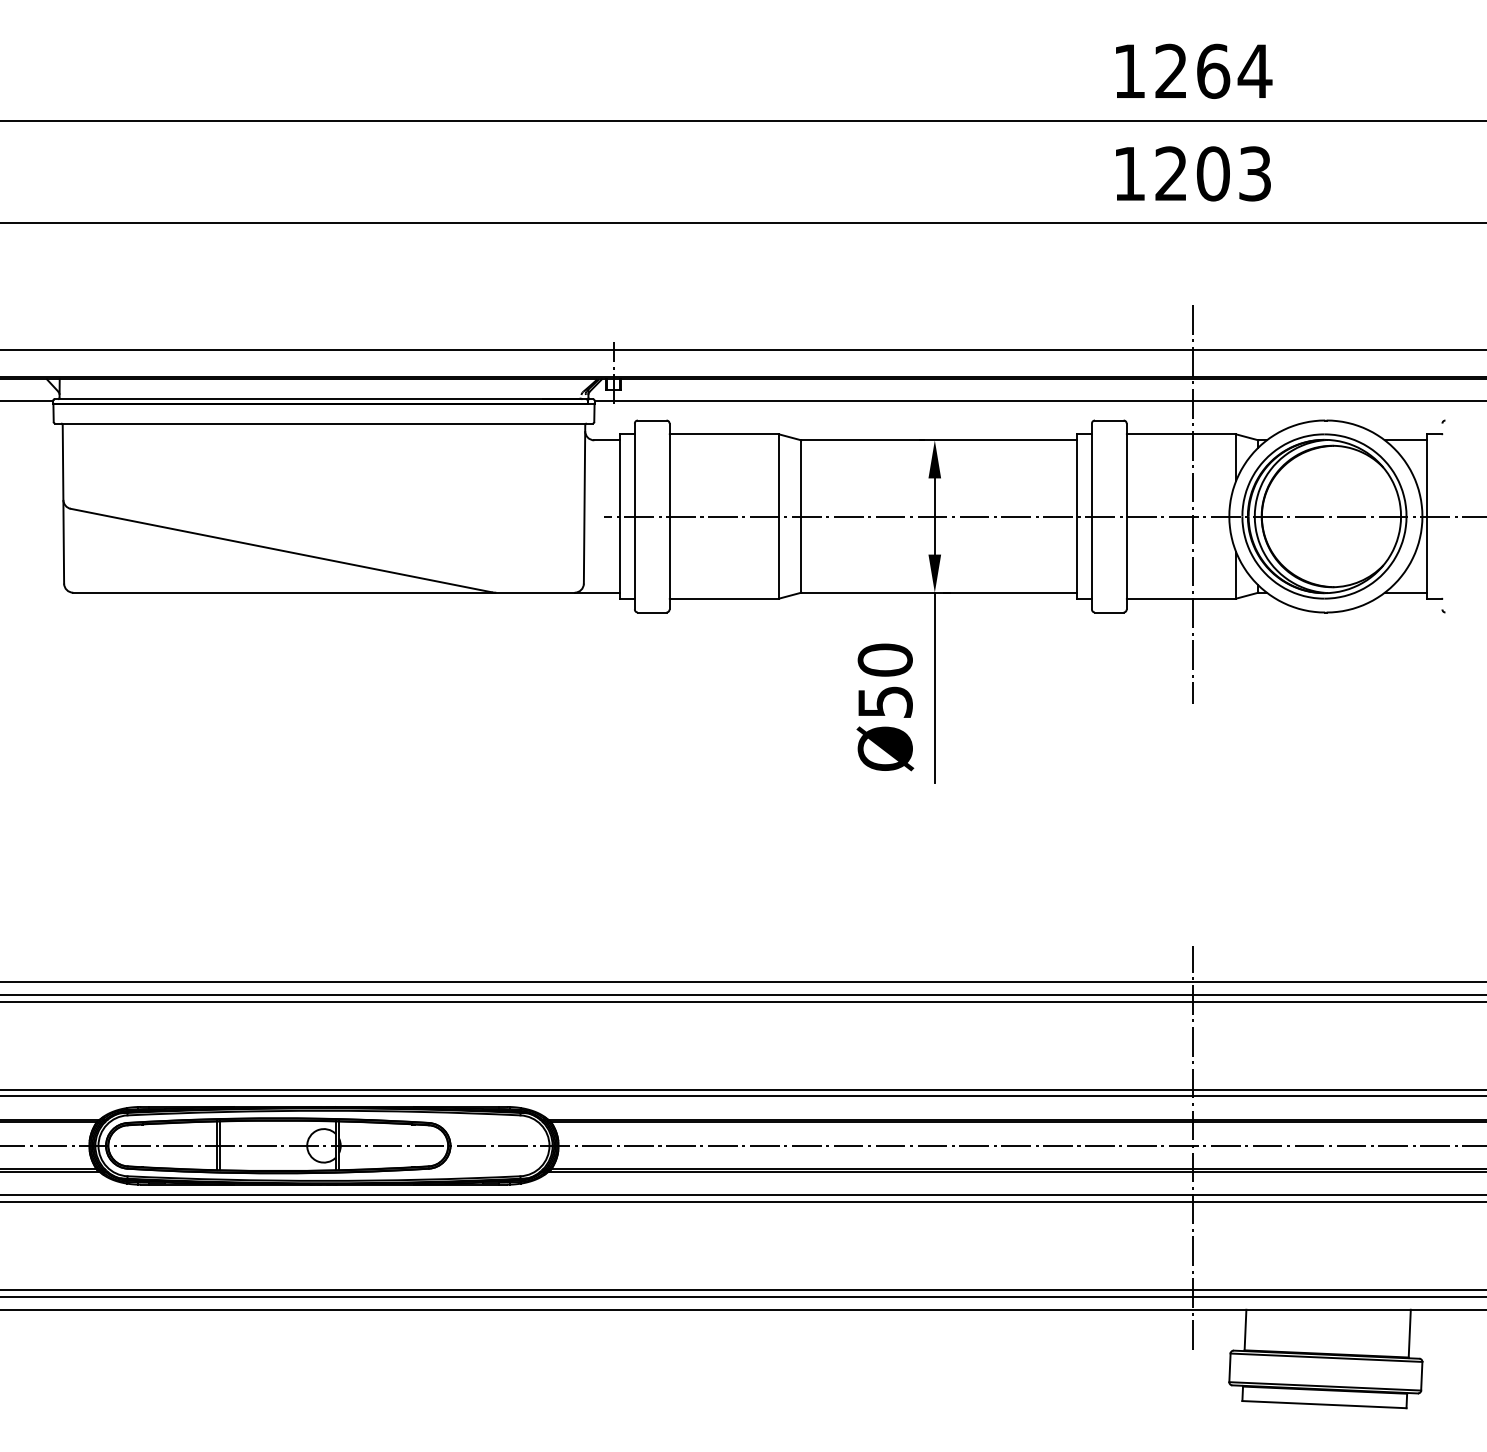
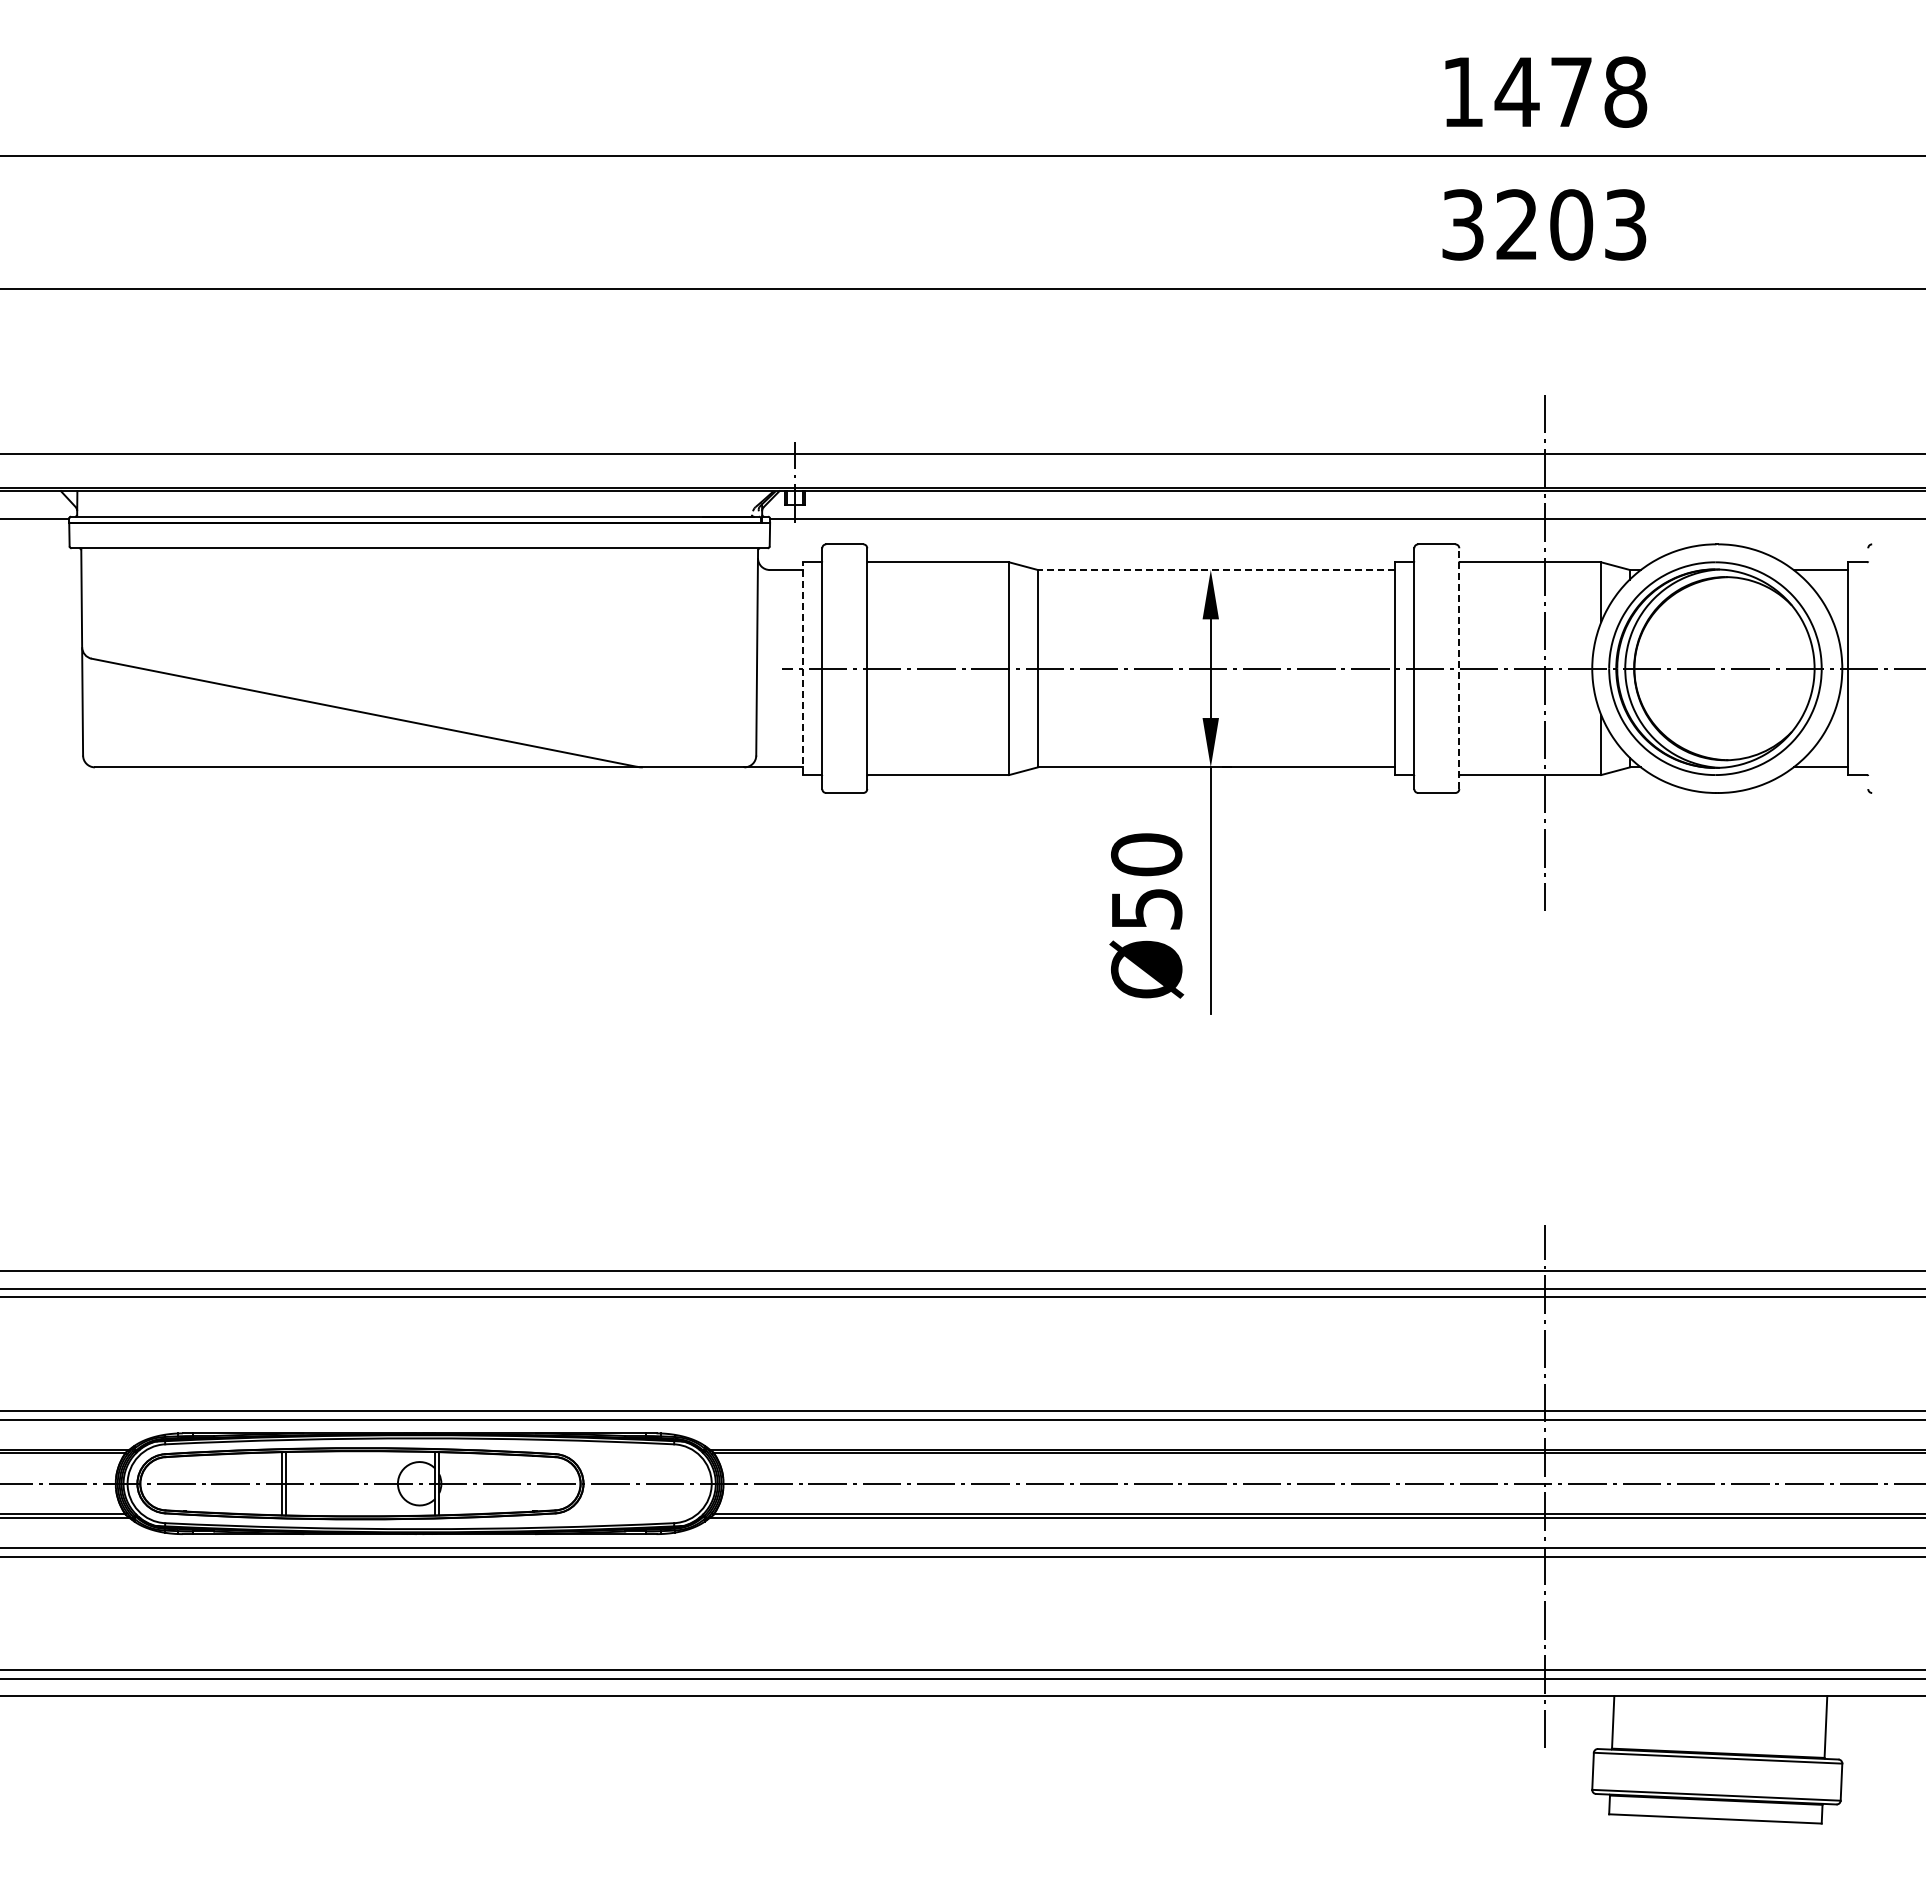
text: (1213, 70) -> (1571, 91), 1264 -> 1478
text: (1129, 173) -> (1462, 224), 1203 -> 3203
line: (938, 440) -> (1215, 570), solid -> dashed
line: (619, 516) -> (802, 668), solid -> dashed
line: (1126, 516) -> (1459, 668), solid -> dashed

